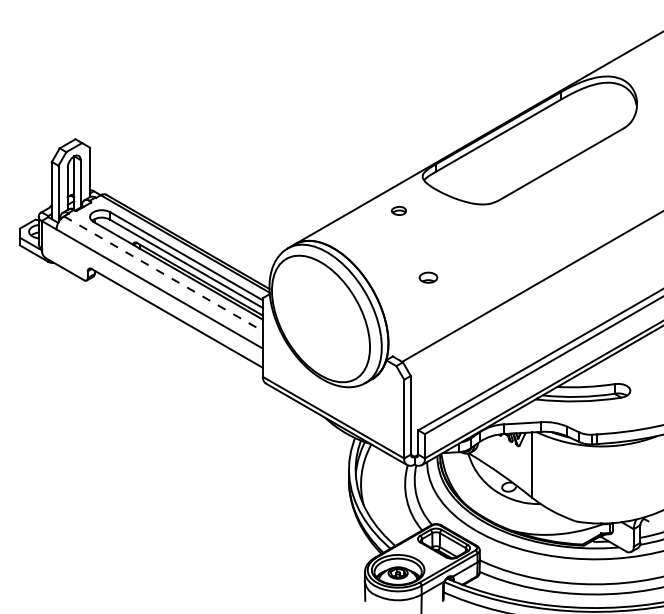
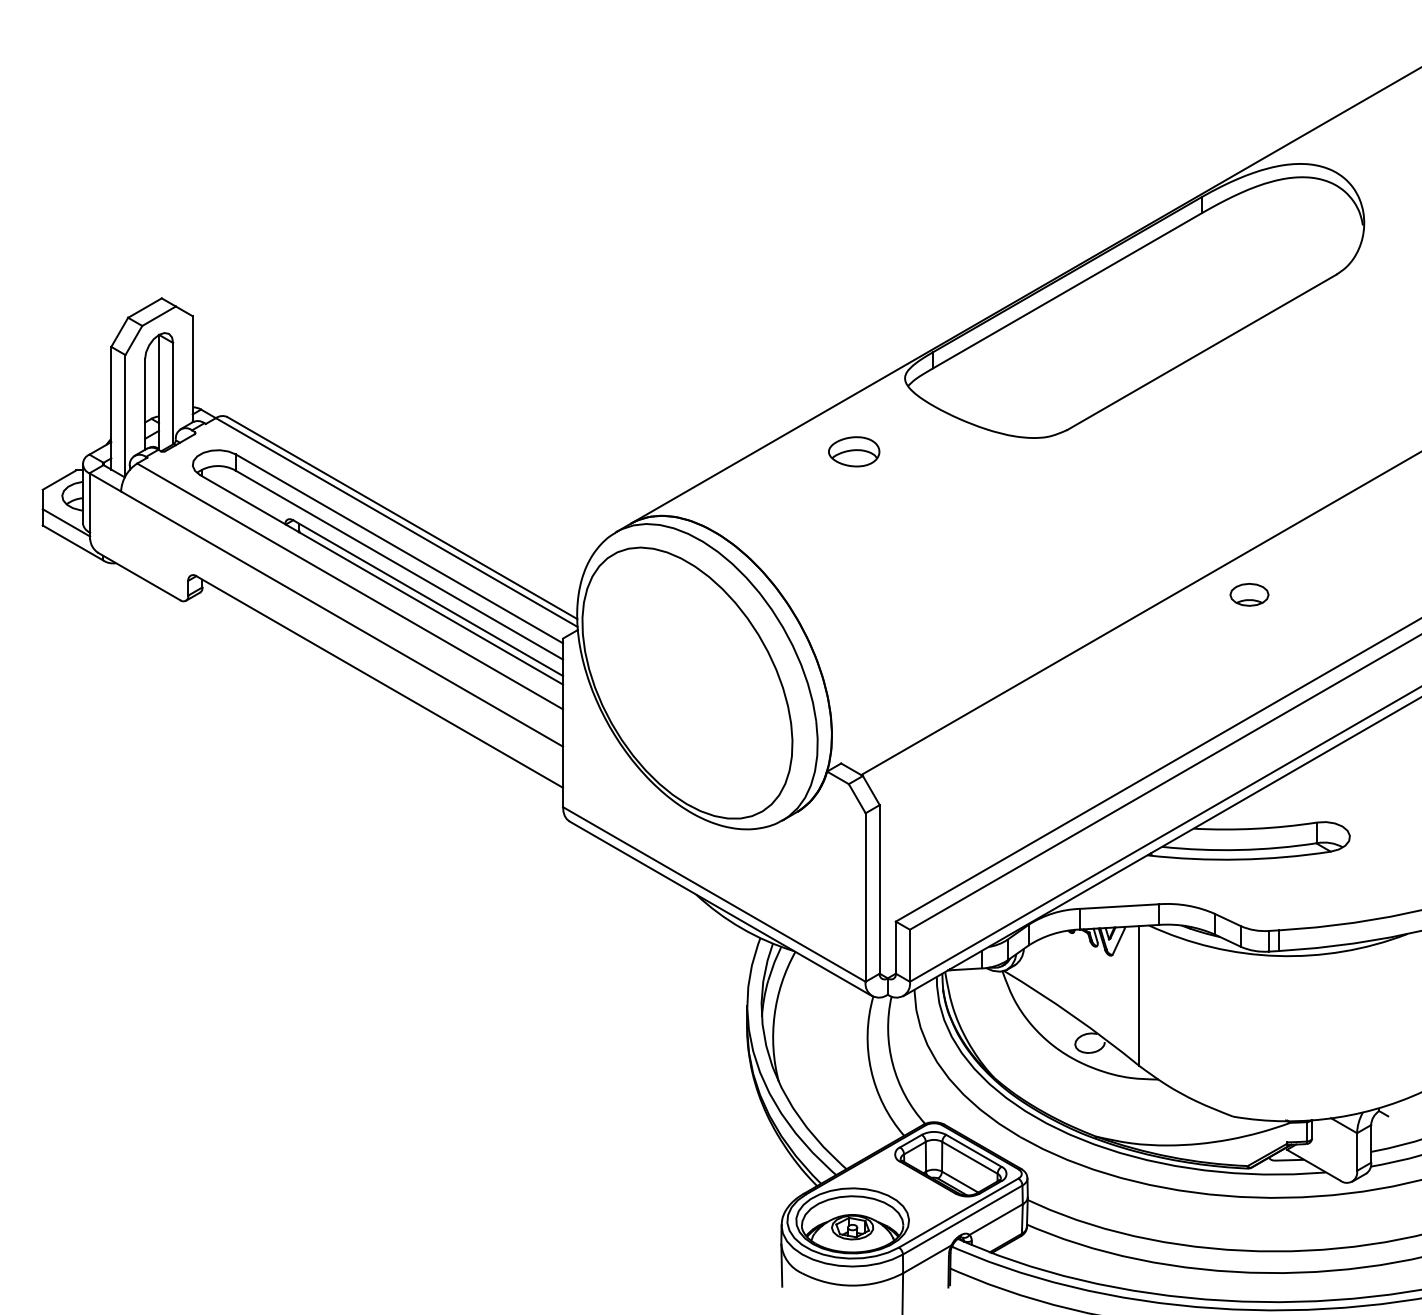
part: (398, 210) -> (853, 450), size x1.67
line: (163, 273) -> (350, 585), dashed -> solid
part: (428, 277) -> (1249, 594), moved

